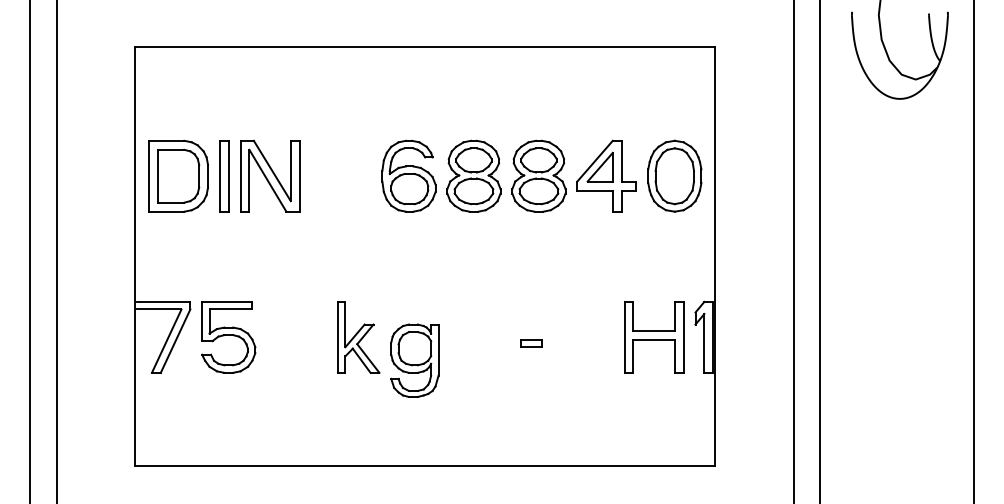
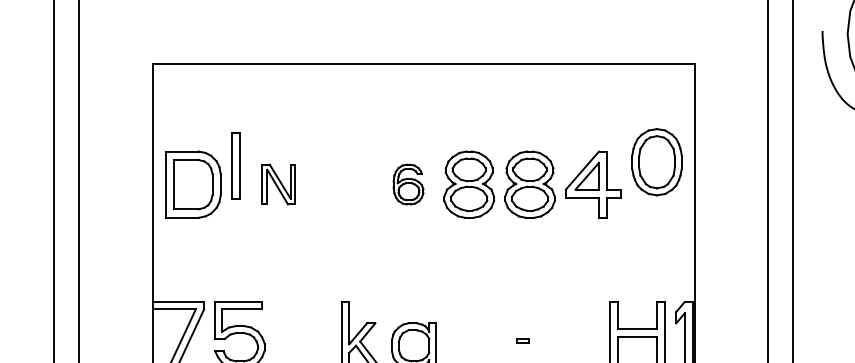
part: (270, 175) -> (279, 183), size x0.6
part: (408, 175) -> (408, 183), size x0.6
part: (674, 175) -> (656, 161), moved
part: (224, 176) -> (236, 166), moved
part: (531, 343) -> (523, 340), size x0.6

